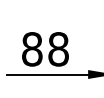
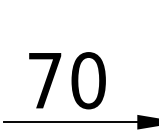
text: (45, 49) -> (66, 80), 88 -> 70

